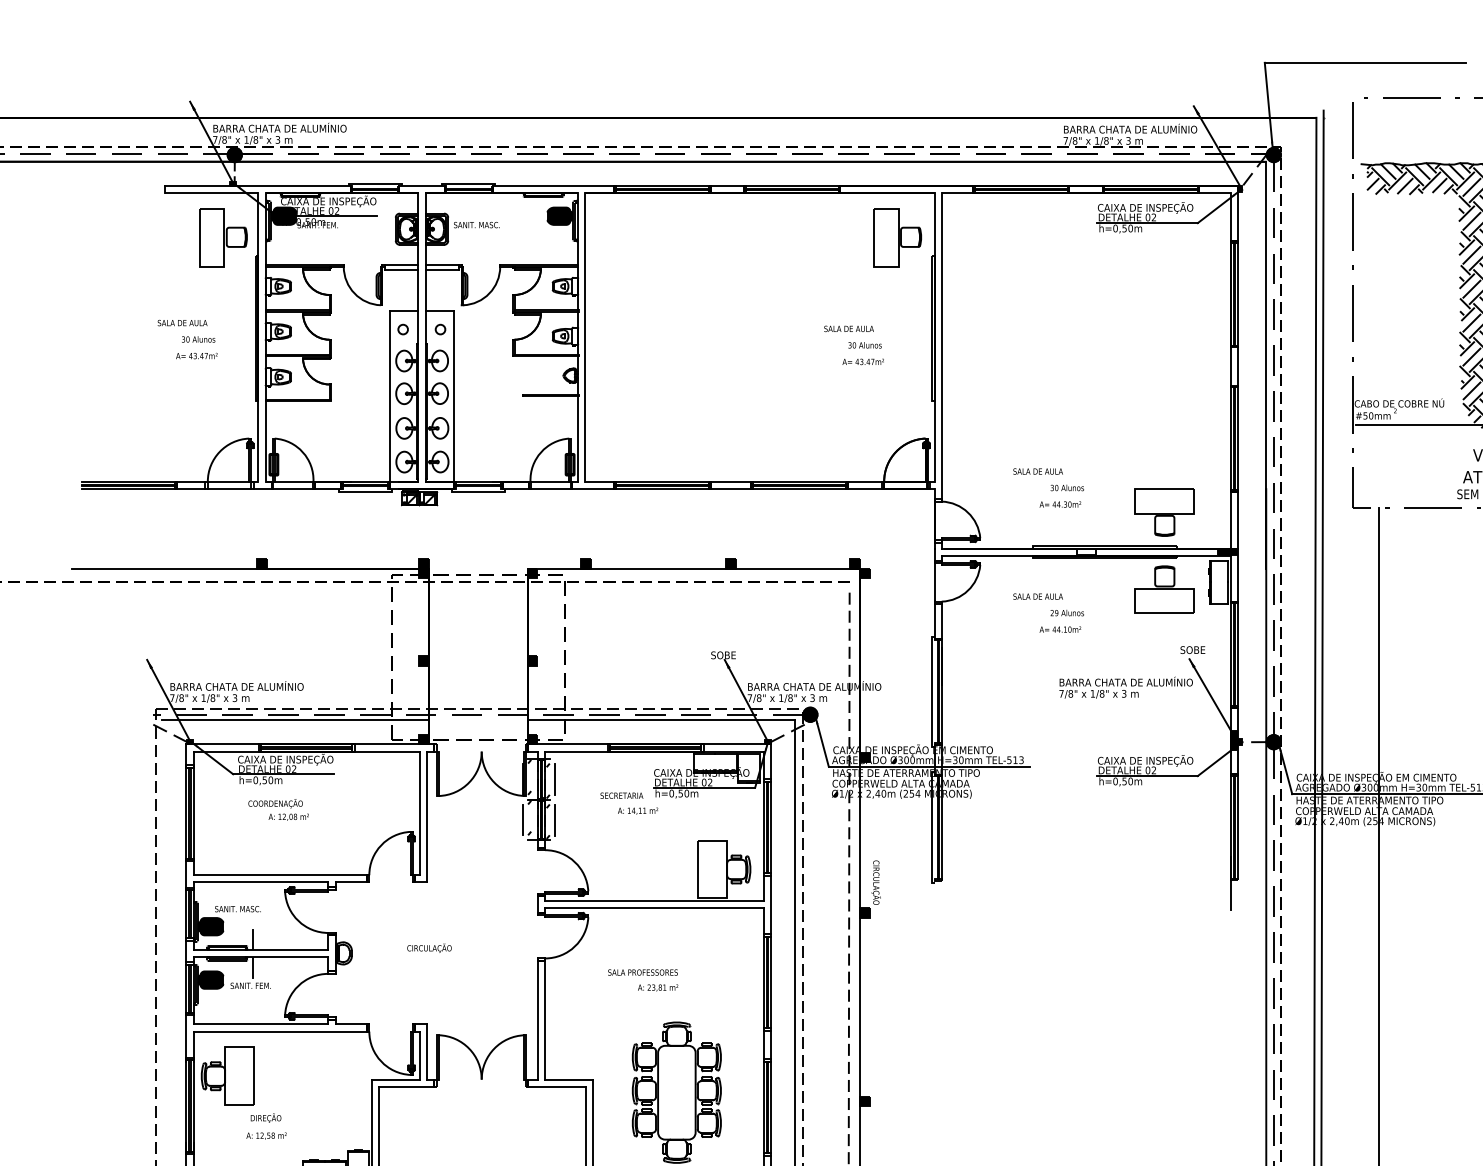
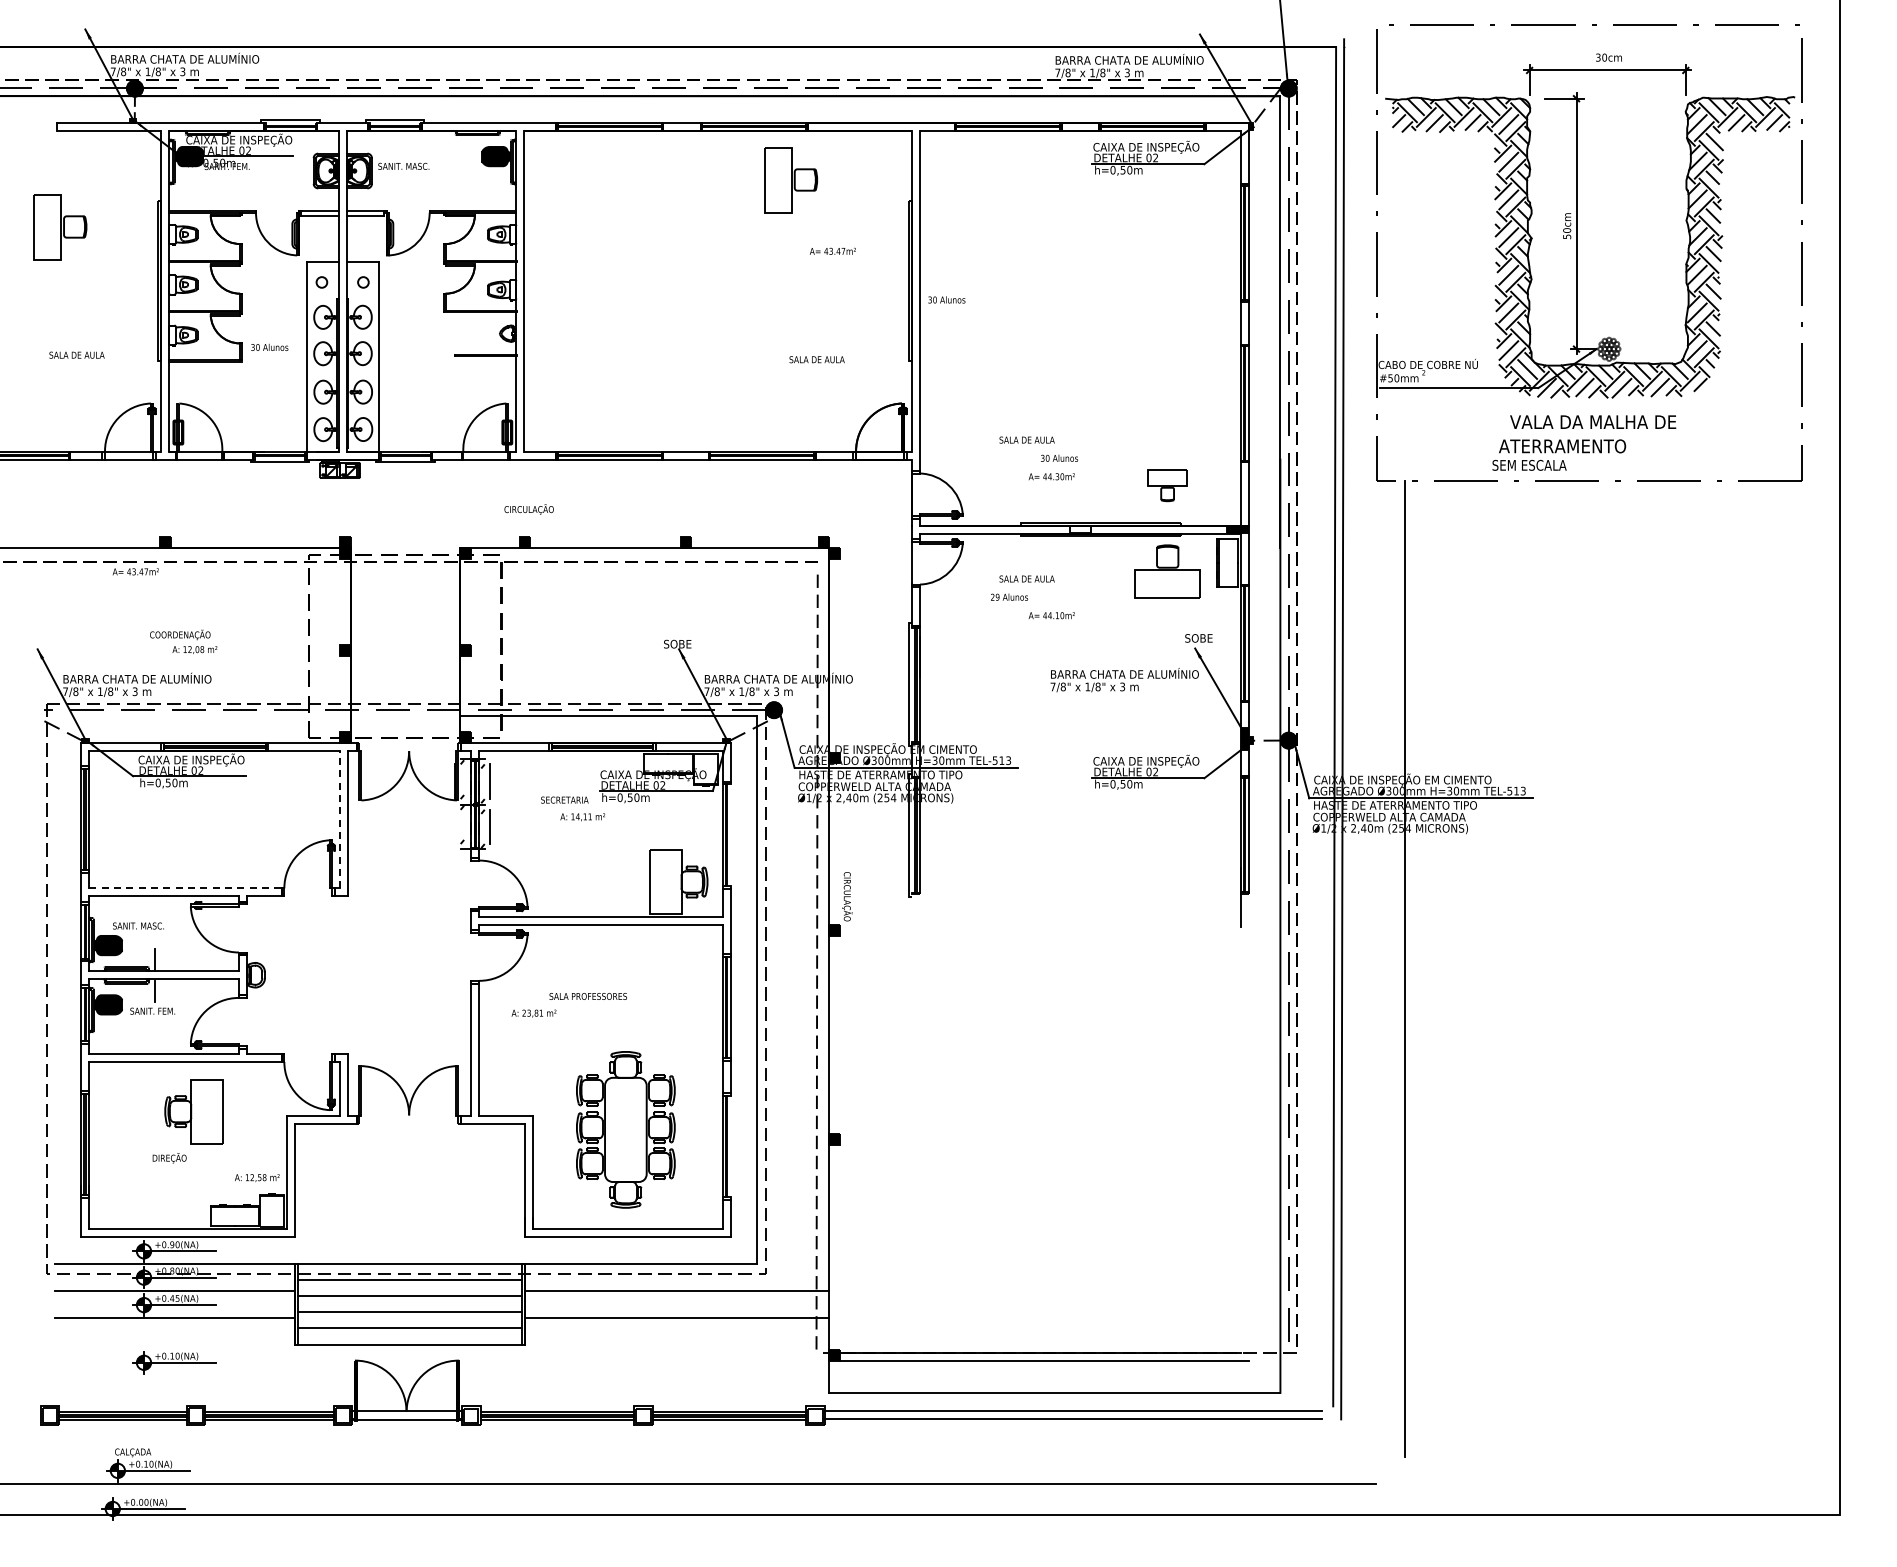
part: (223, 237) -> (60, 227), moved
part: (897, 237) -> (790, 180), moved
text: (182, 322) -> (76, 354), moved
text: (848, 328) -> (816, 359), moved
text: (198, 338) -> (269, 346), moved
text: (864, 344) -> (946, 299), moved
text: (196, 355) -> (135, 571), moved
text: (862, 361) -> (832, 250), moved
part: (1164, 512) -> (1167, 485), size x0.6
text: (1067, 612) -> (1009, 596), moved
line: (295, 720) -> (202, 716), removed
text: (278, 809) -> (183, 641), moved
line: (419, 813) -> (340, 819), solid -> dashed
line: (523, 819) -> (455, 826), removed
line: (771, 827) -> (730, 835), removed
line: (280, 875) -> (185, 888), solid -> dashed
text: (428, 948) -> (528, 509), moved
text: (657, 987) -> (533, 1013), moved
part: (227, 1076) -> (193, 1111), moved
line: (771, 1107) -> (730, 1146), removed
text: (266, 1136) -> (257, 1178), moved

